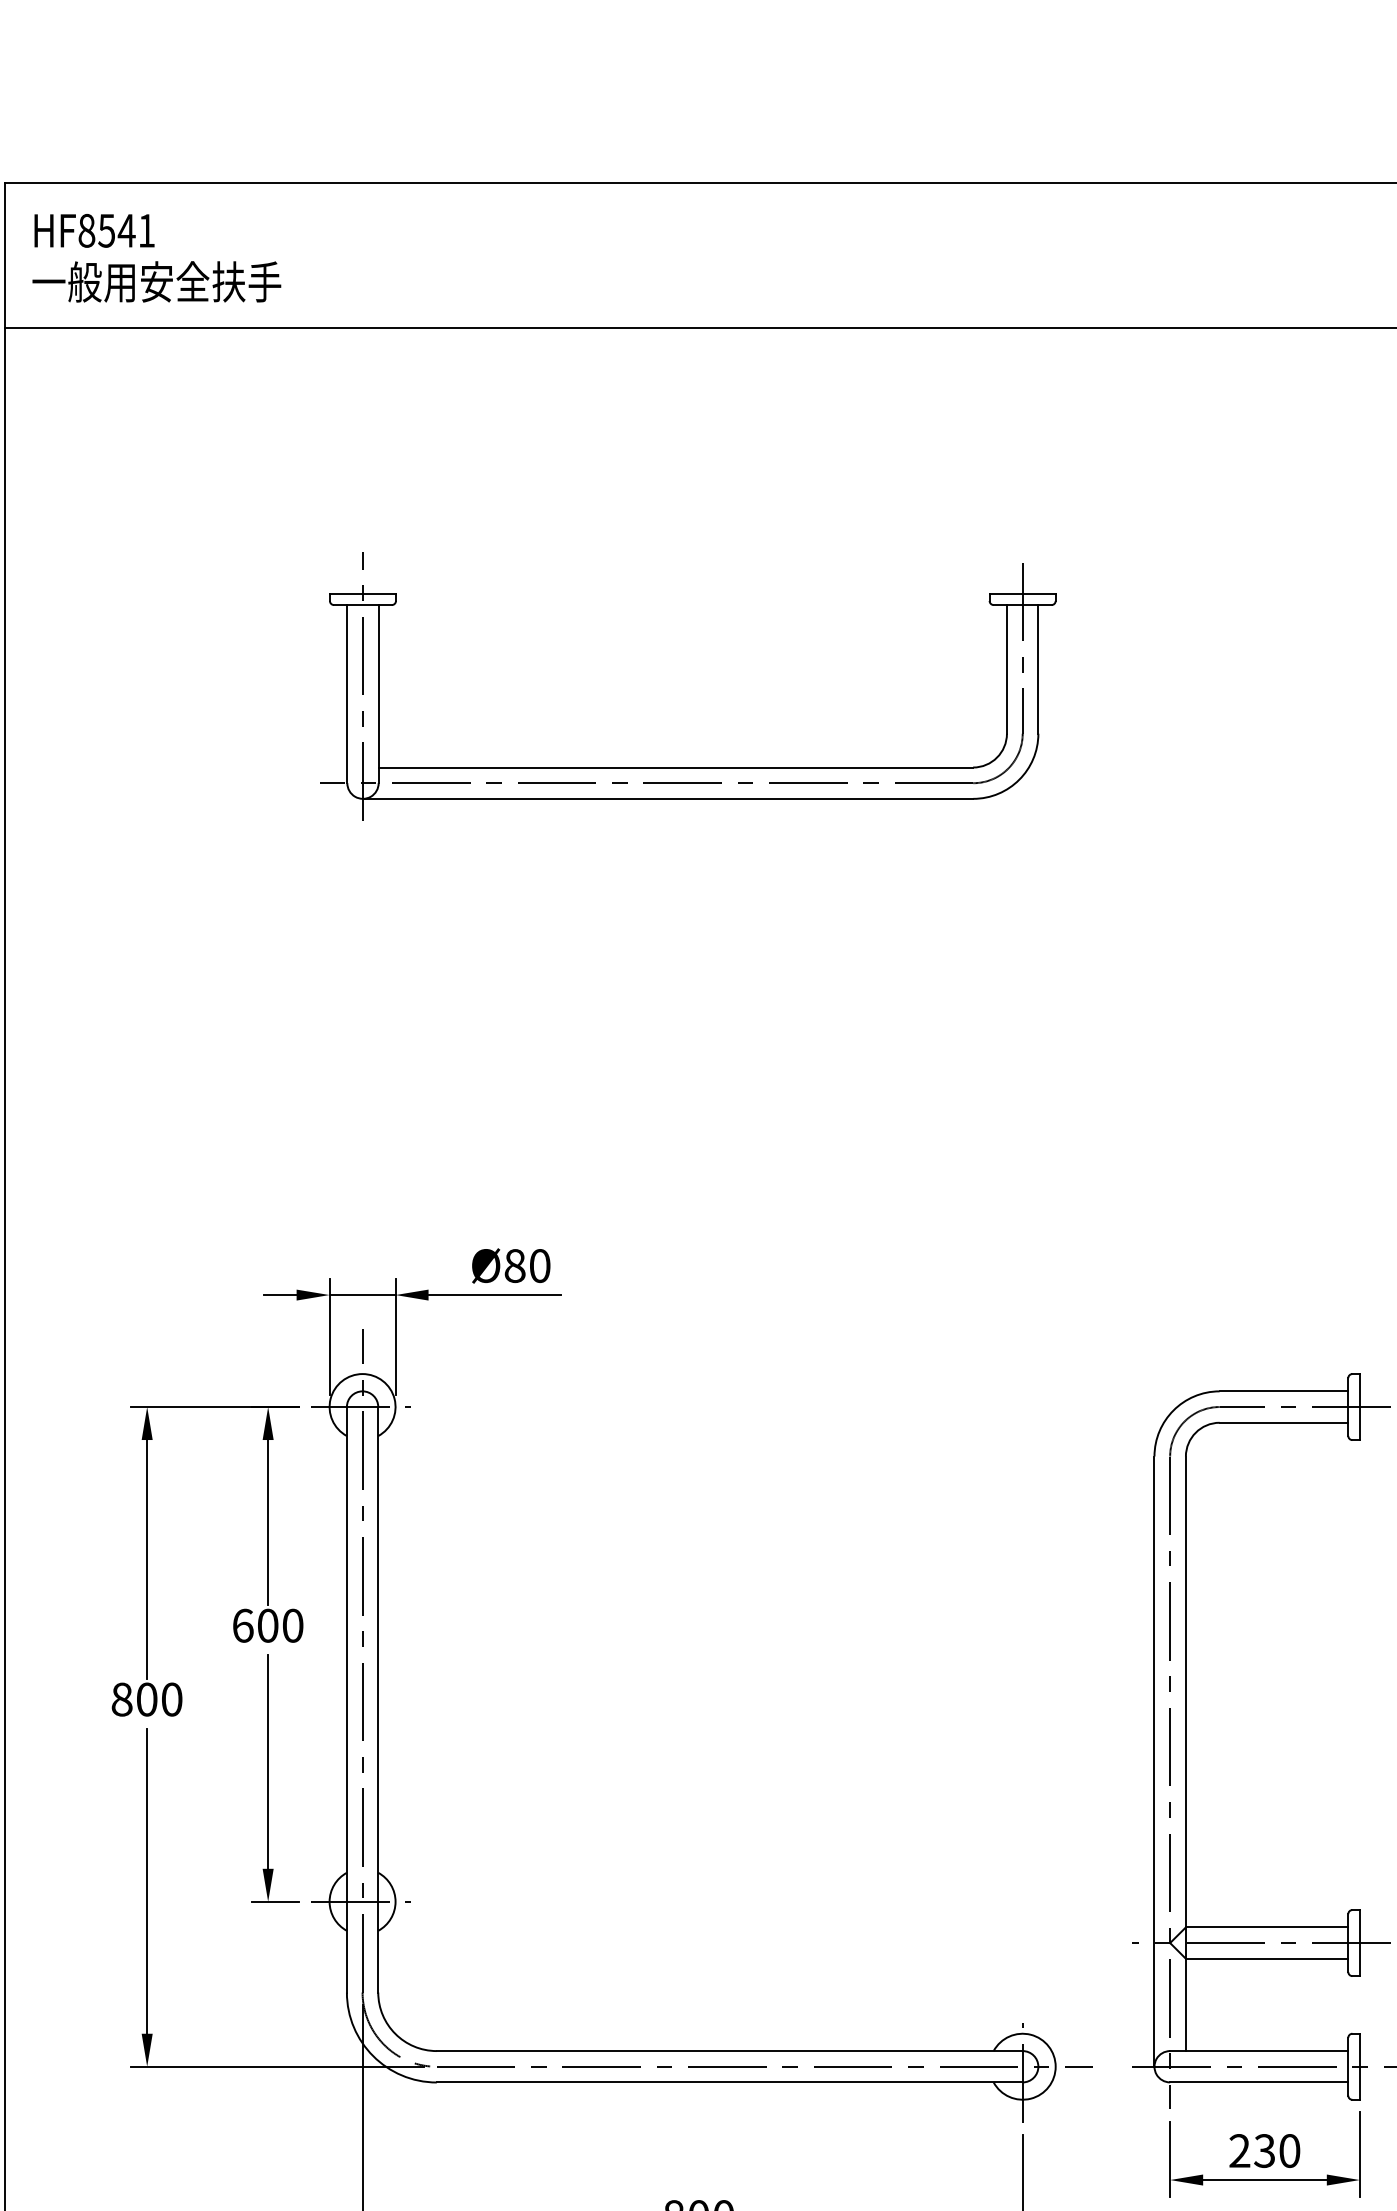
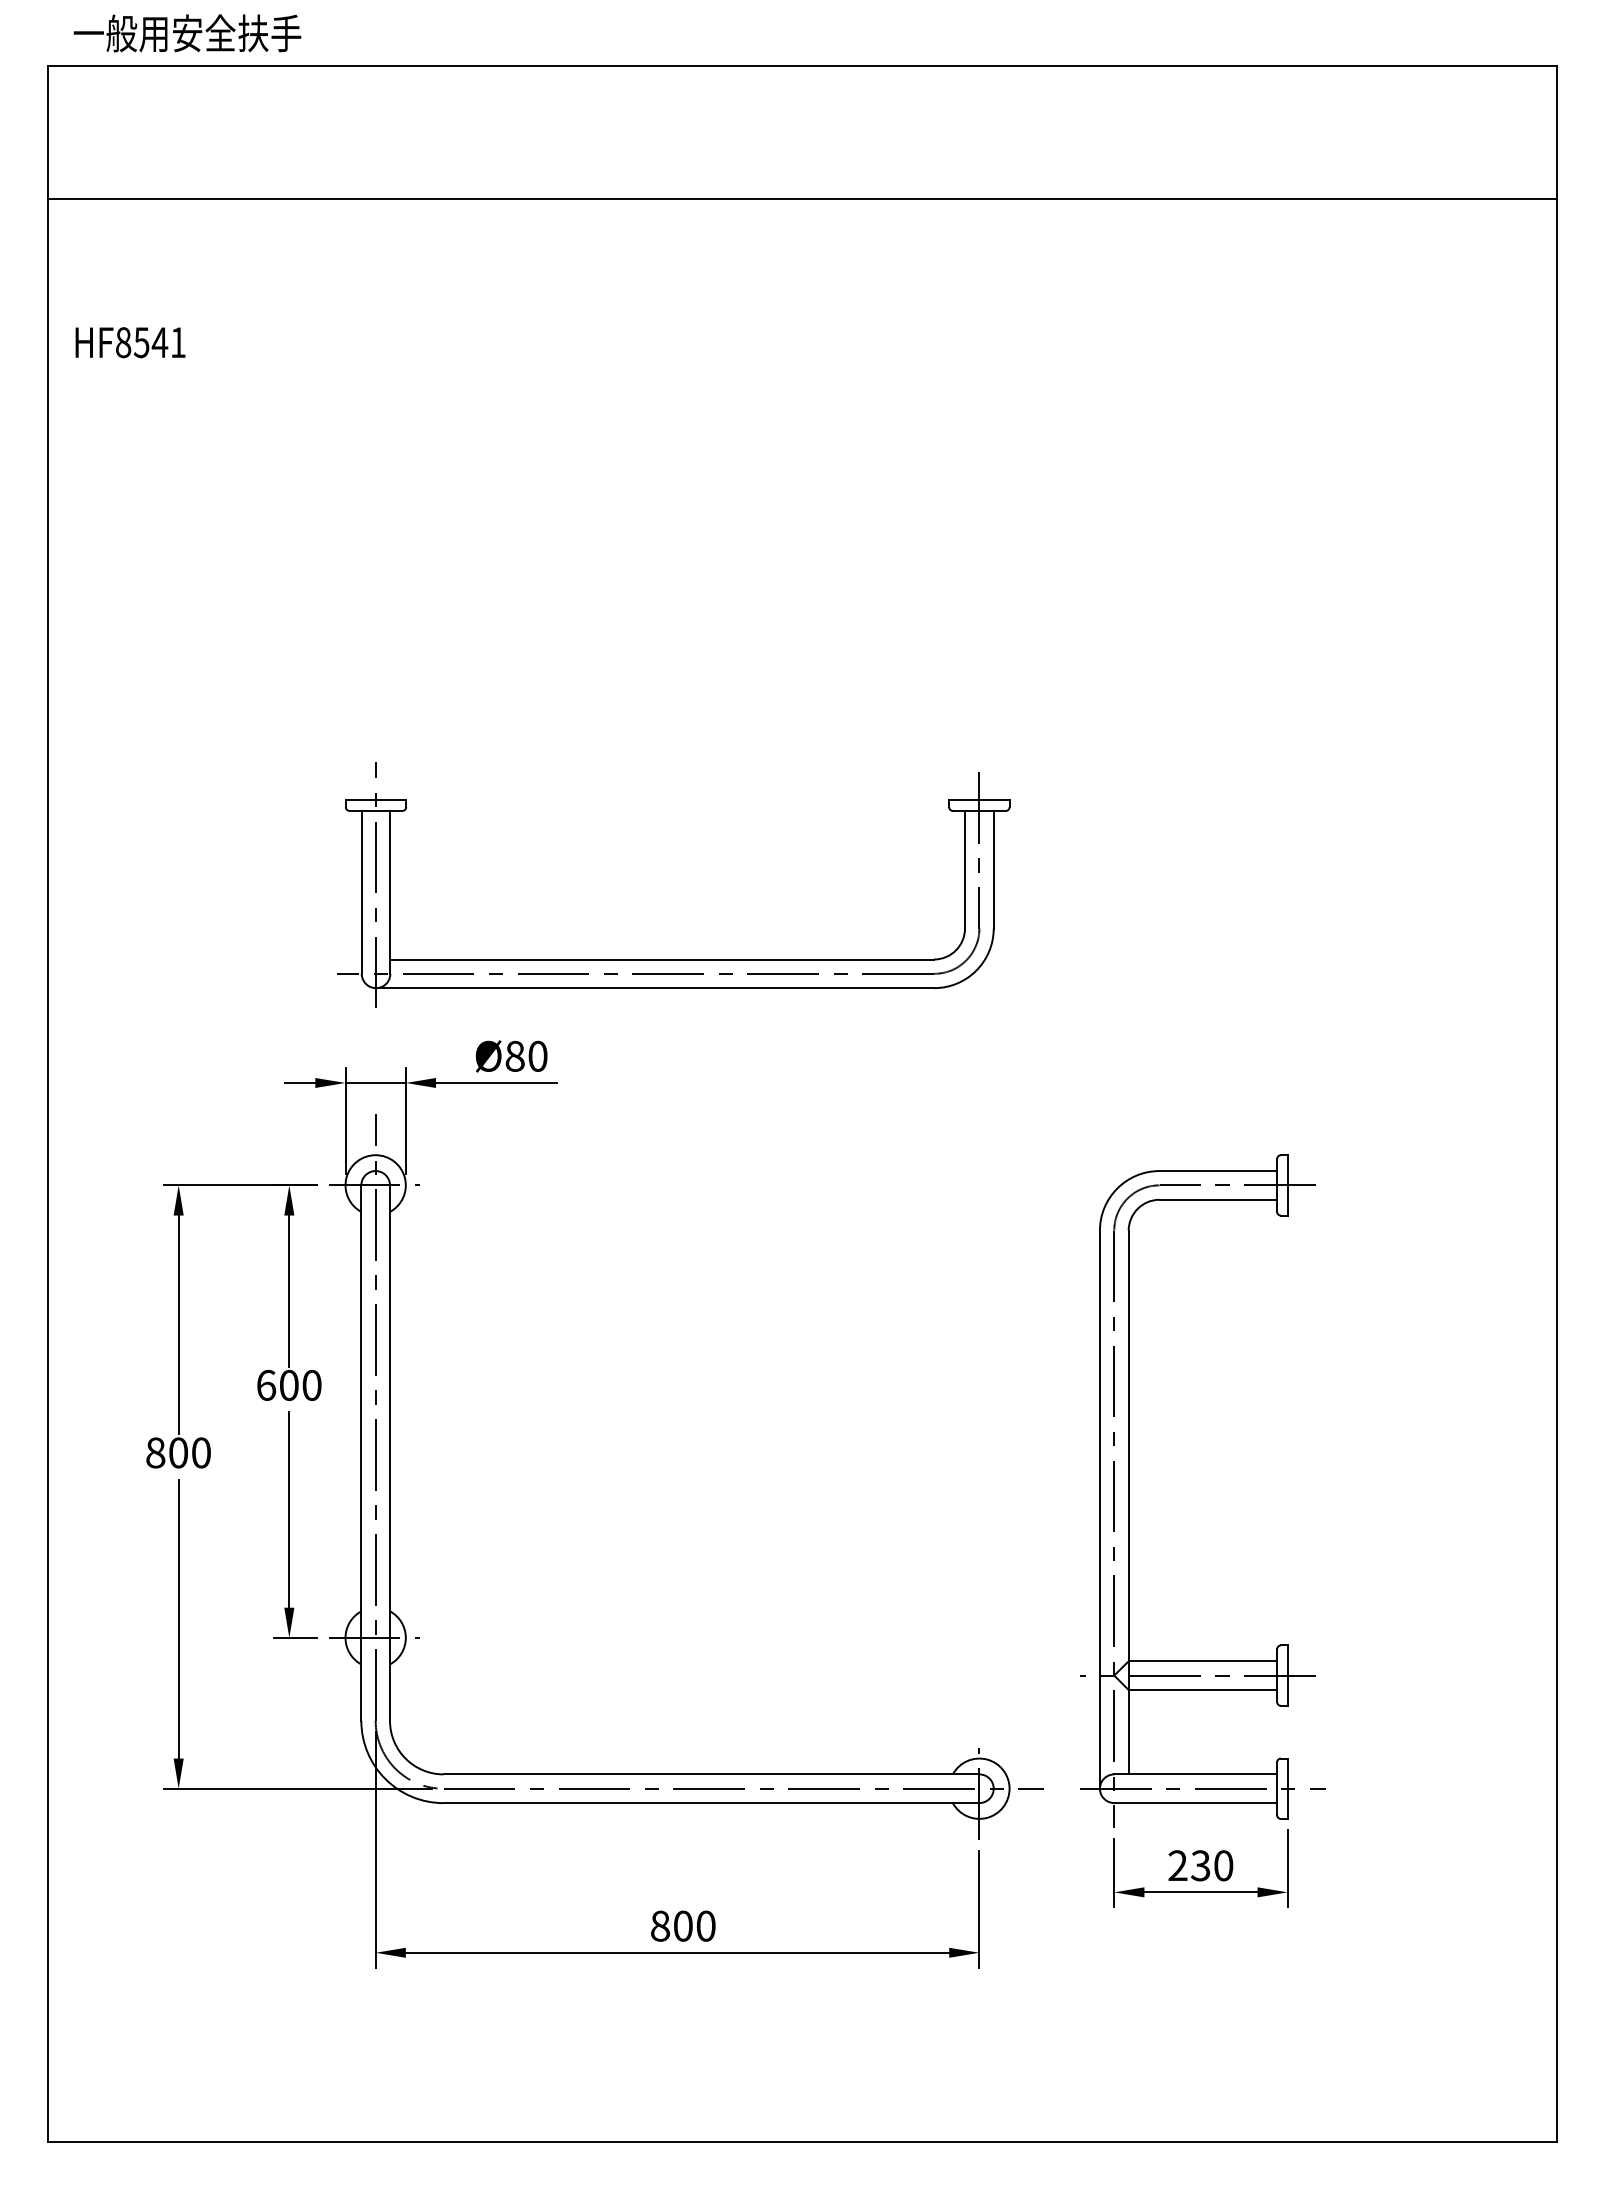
text: (94, 230) -> (130, 342), moved
text: (156, 282) -> (187, 33), moved
part: (688, 767) -> (673, 959), moved

